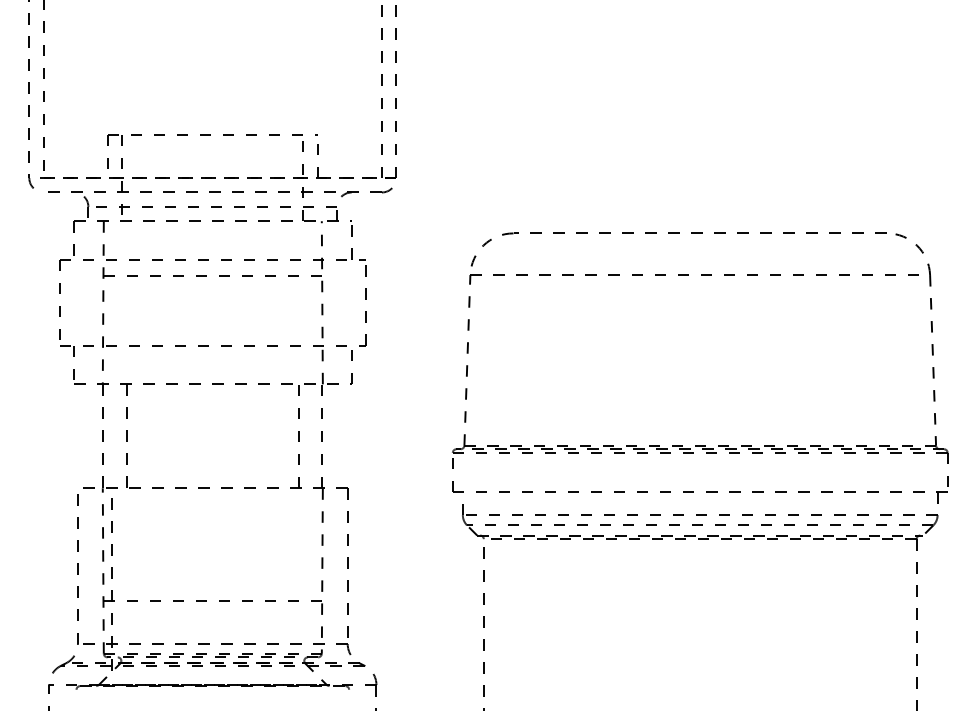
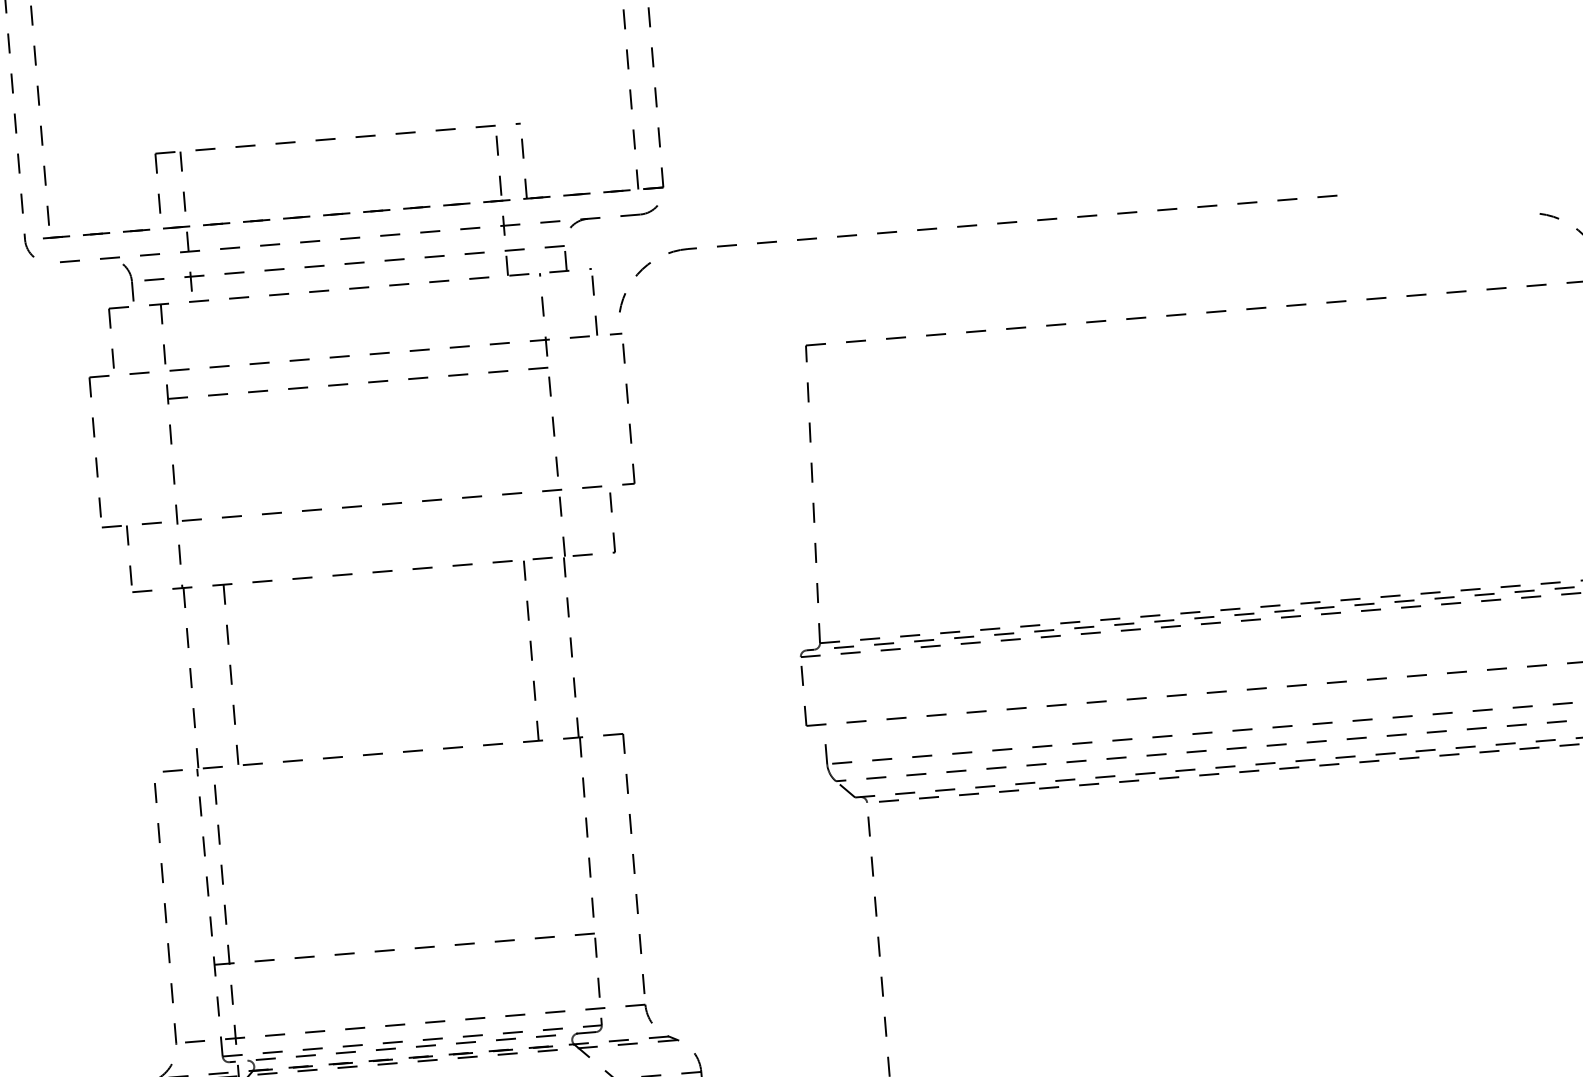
part: (678, 233) -> (974, 225), moved

